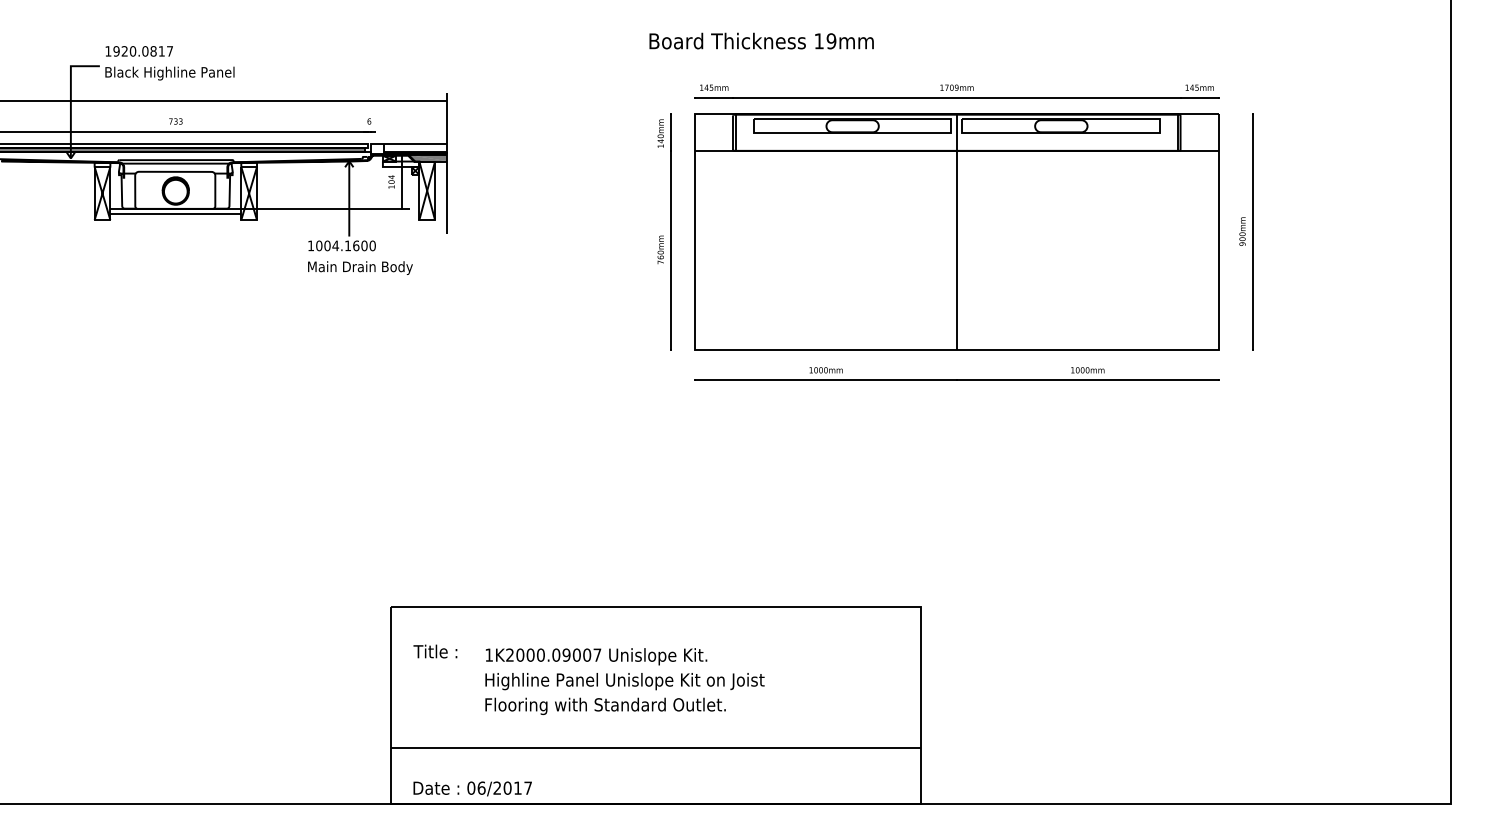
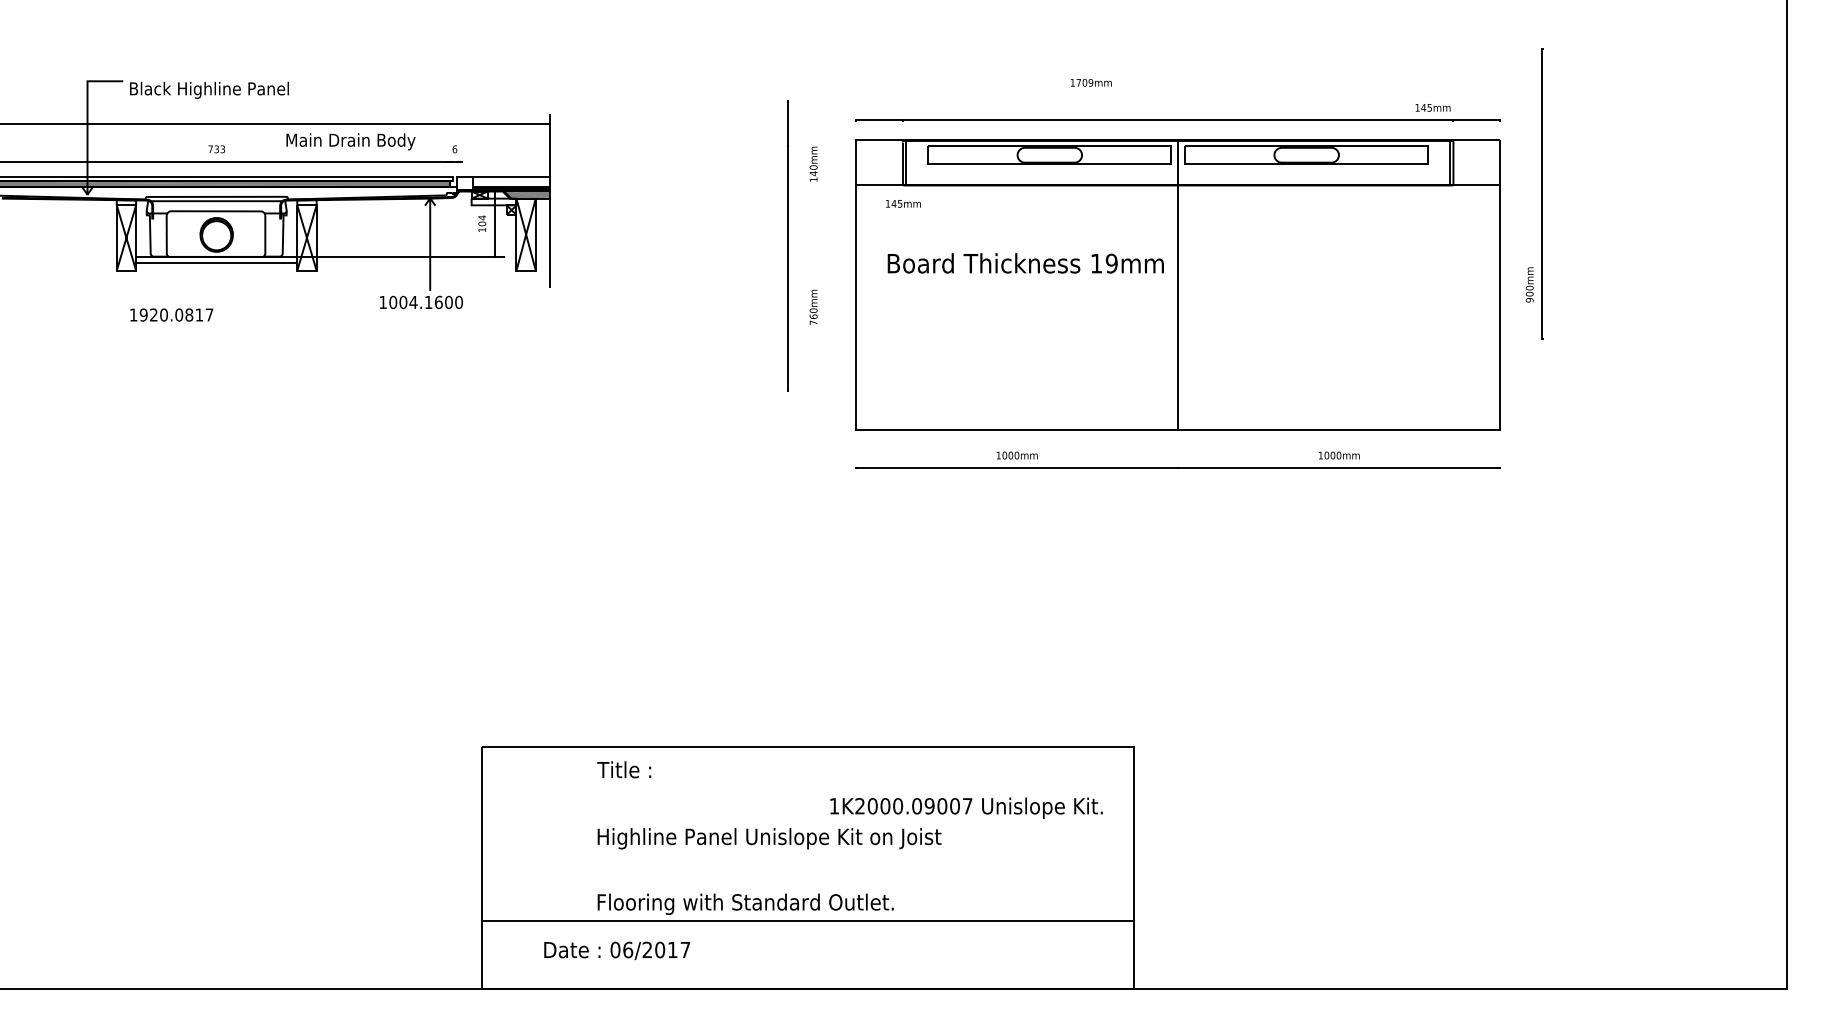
text: (761, 41) -> (1025, 263), moved
text: (139, 50) -> (171, 314), moved
text: (714, 87) -> (903, 203), moved
text: (957, 87) -> (1091, 82), moved
text: (1199, 87) -> (1432, 107), moved
line: (670, 231) -> (787, 245), moved
line: (1252, 231) -> (1542, 193), moved
text: (360, 267) -> (350, 141), moved
text: (435, 651) -> (624, 769), moved
text: (596, 656) -> (966, 807), moved
text: (605, 705) -> (745, 903), moved
text: (473, 788) -> (617, 950), moved

